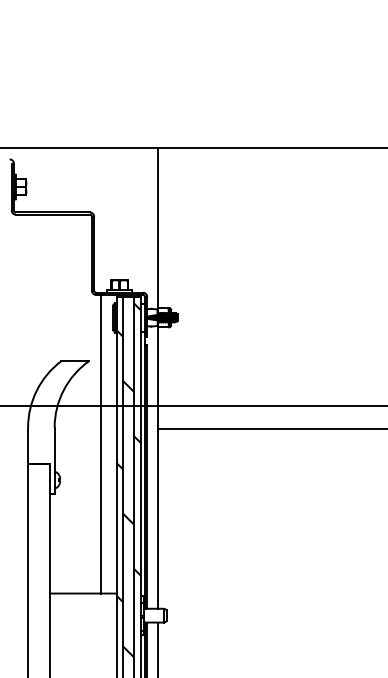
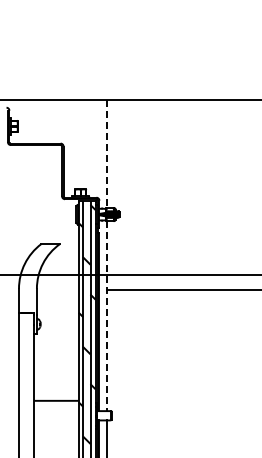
line: (157, 228) -> (106, 154), solid -> dashed
line: (101, 443) -> (68, 299), removed
line: (157, 468) -> (106, 316), solid -> dashed

